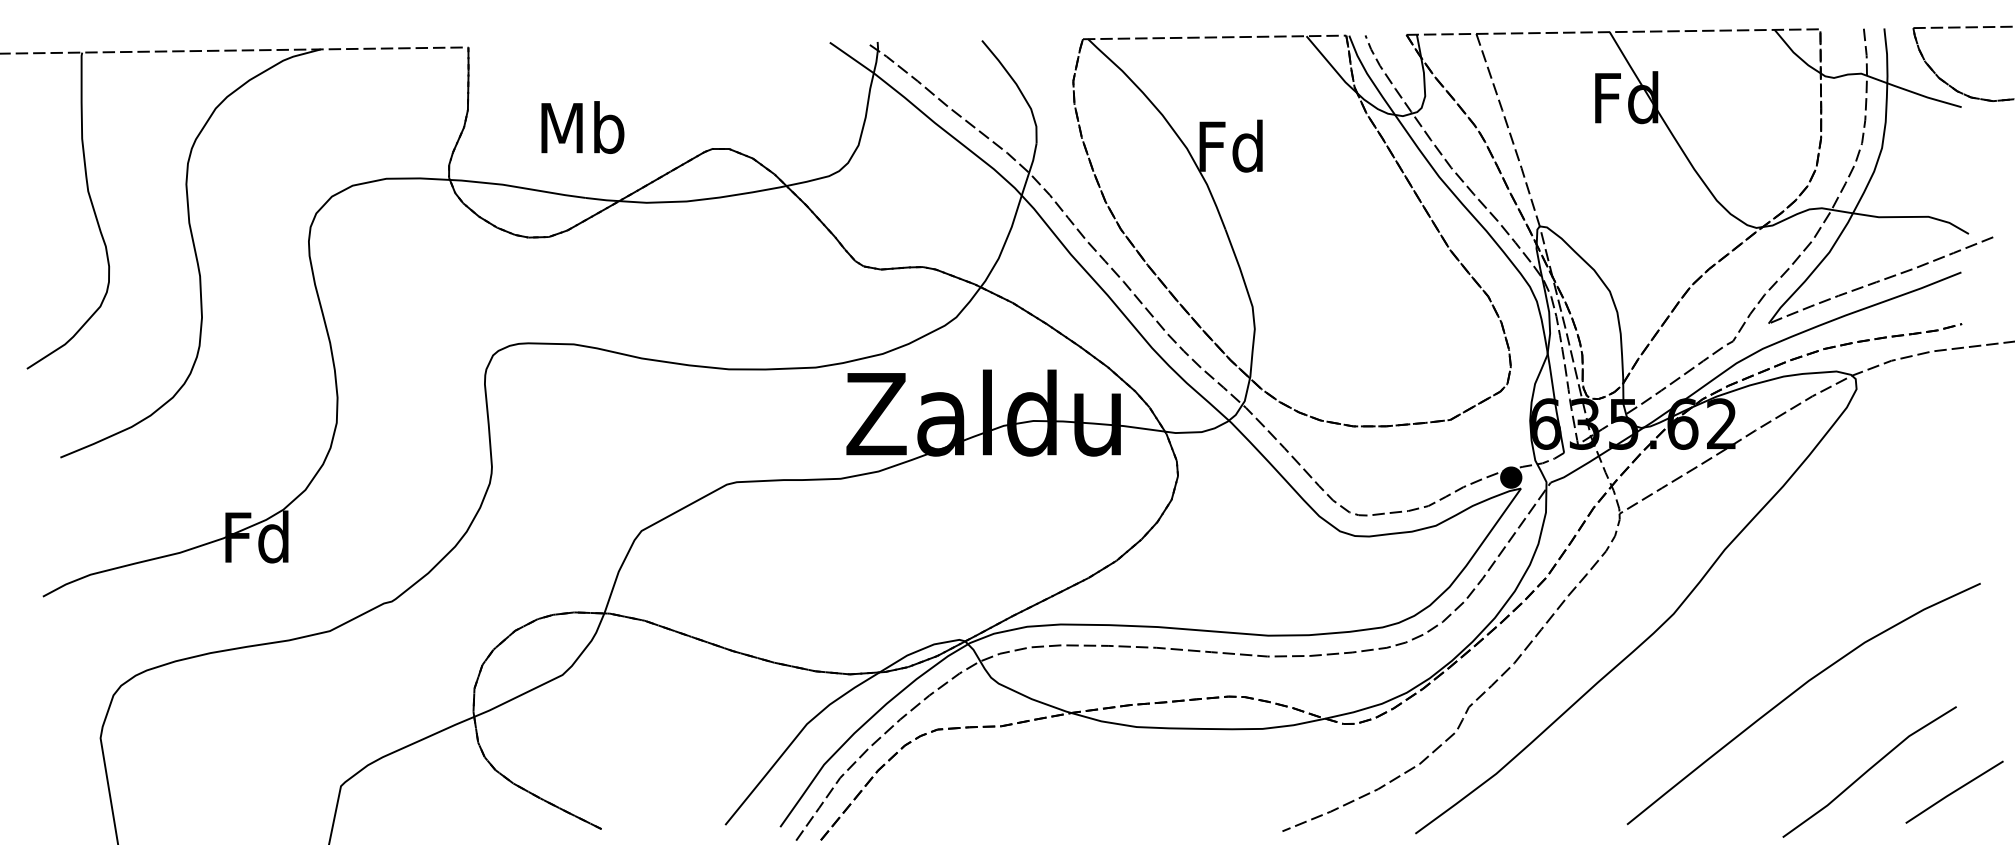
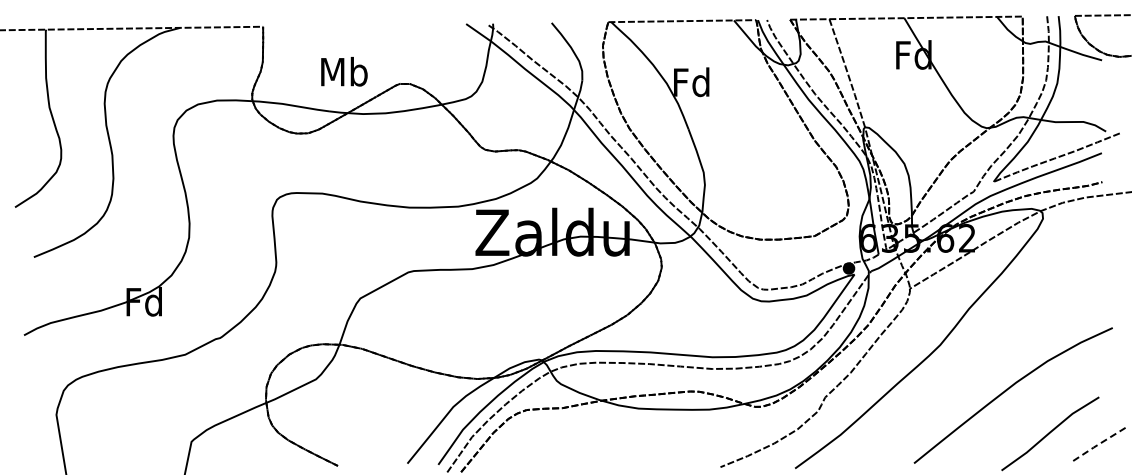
text: (582, 127) -> (344, 71), moved
line: (1953, 792) -> (1097, 445), solid -> dashed

